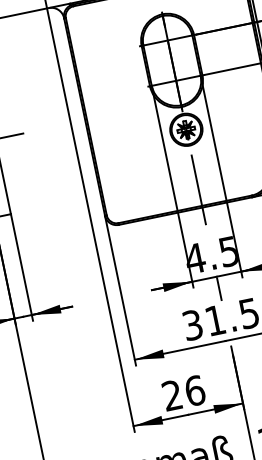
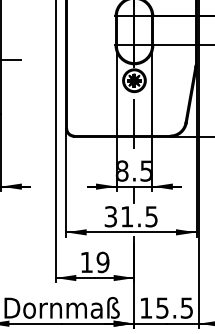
text: (194, 258) -> (121, 170), 4.5 -> 8.5
text: (183, 393) -> (94, 262), 26 -> 19

